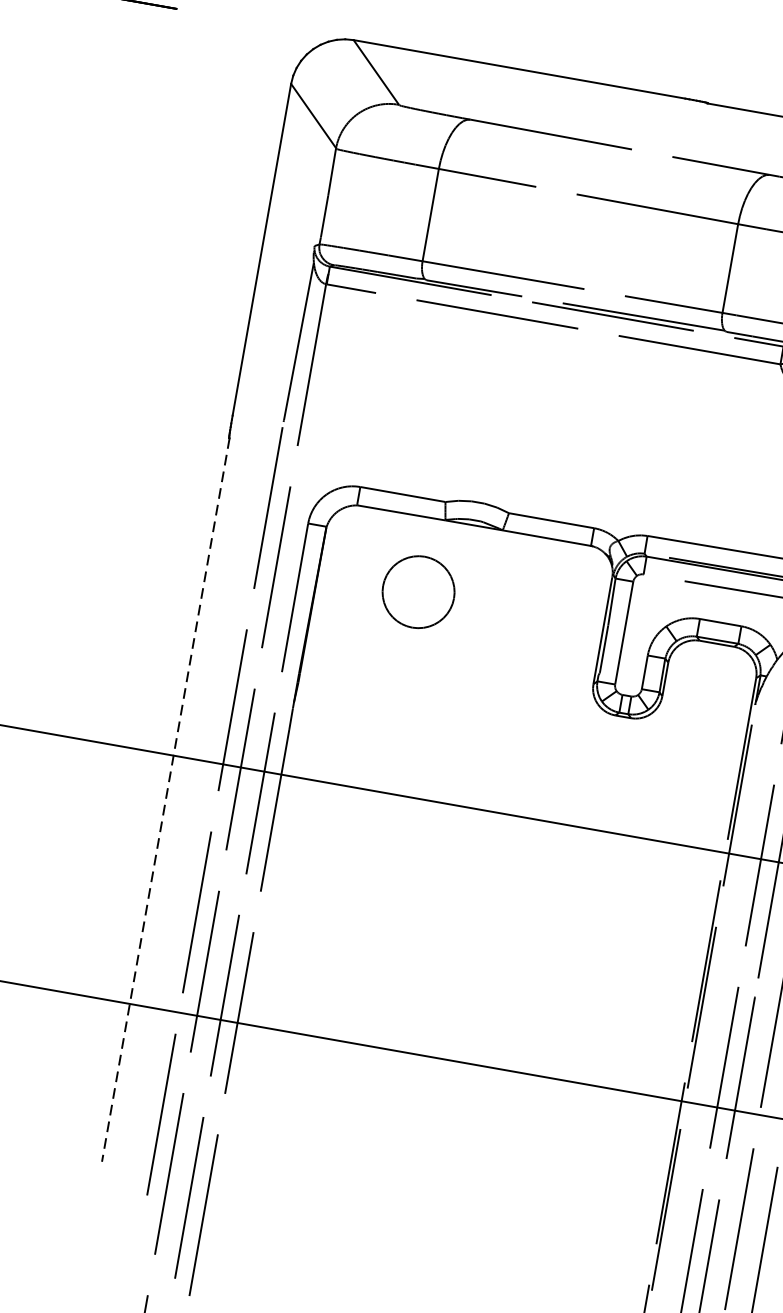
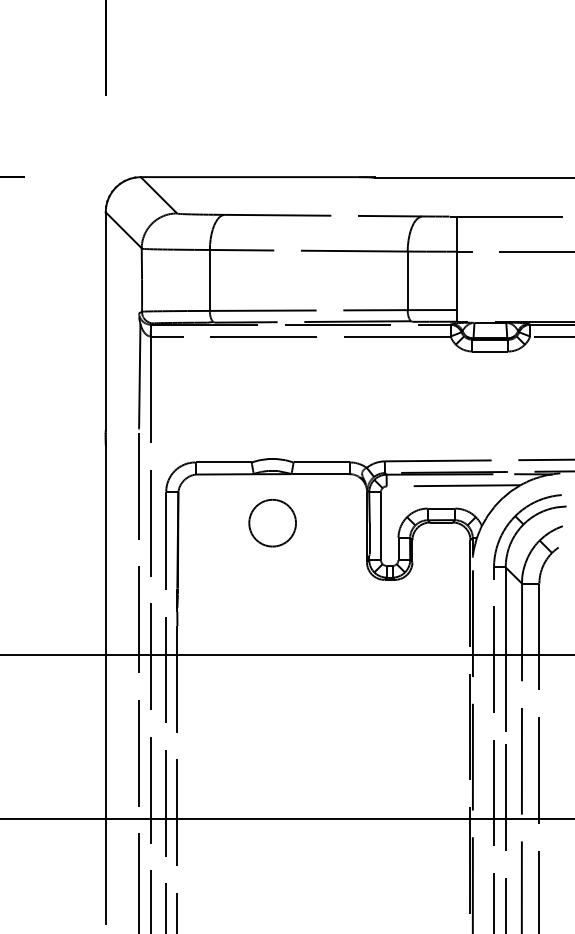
part: (418, 591) -> (272, 522), moved
line: (166, 799) -> (106, 684), dashed -> solid

